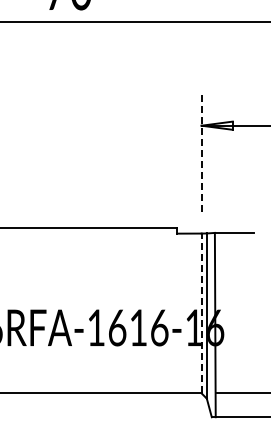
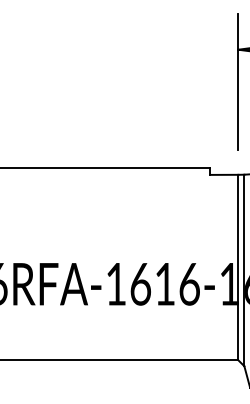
line: (201, 153) -> (238, 81), dashed -> solid
line: (201, 313) -> (238, 267), dashed -> solid

